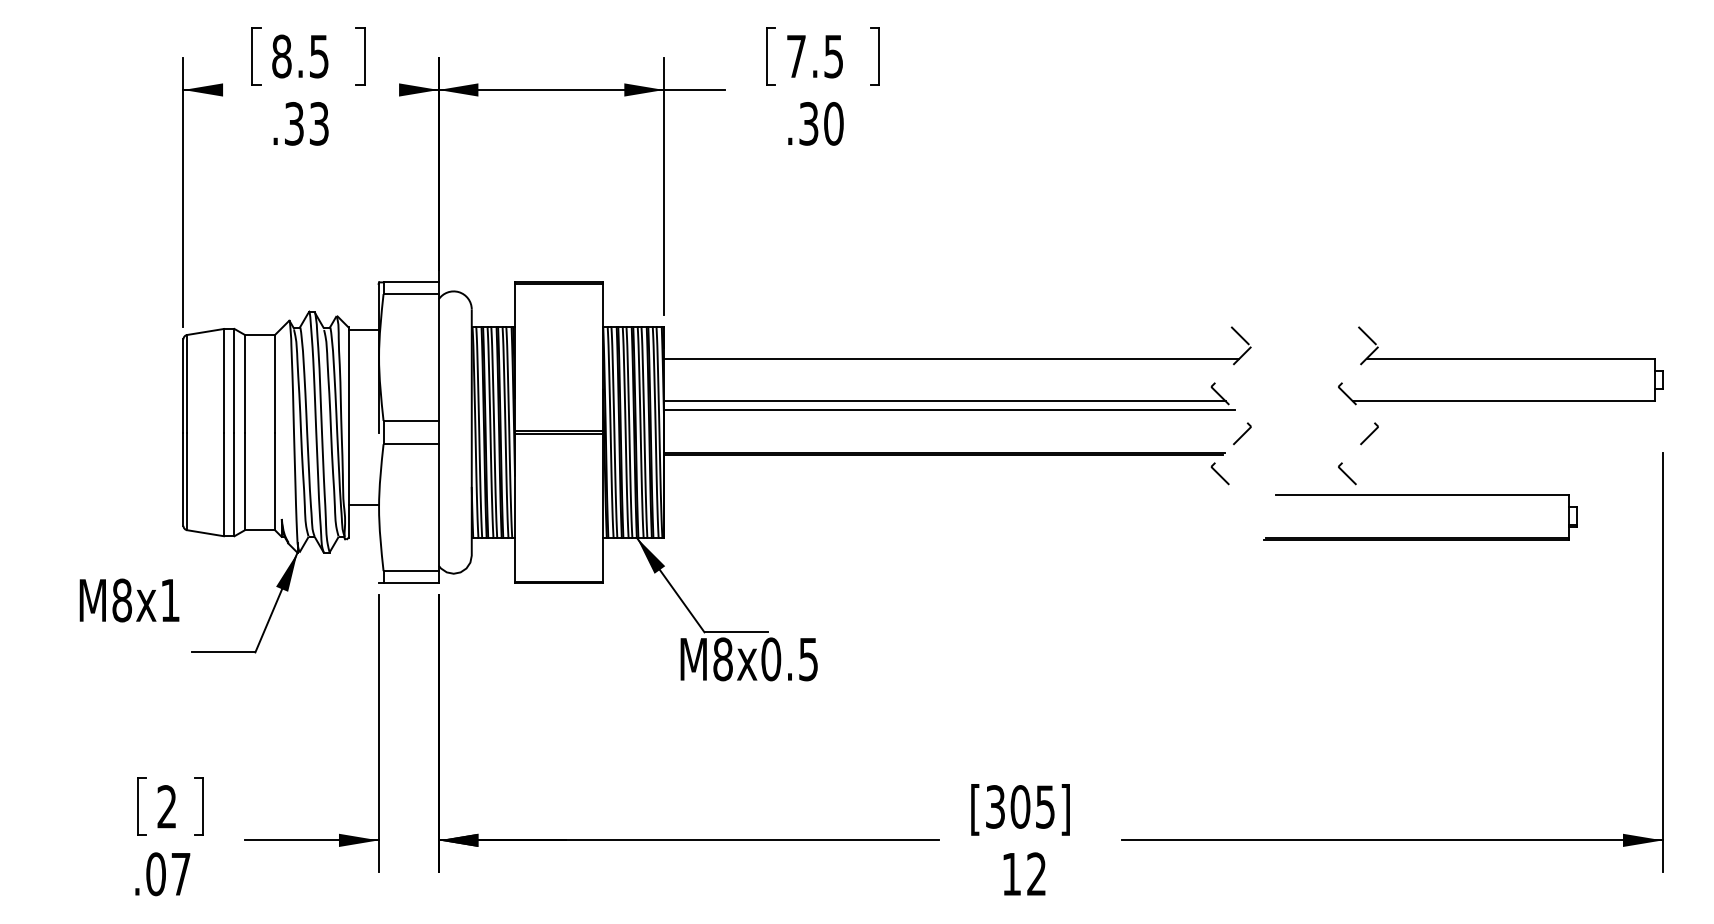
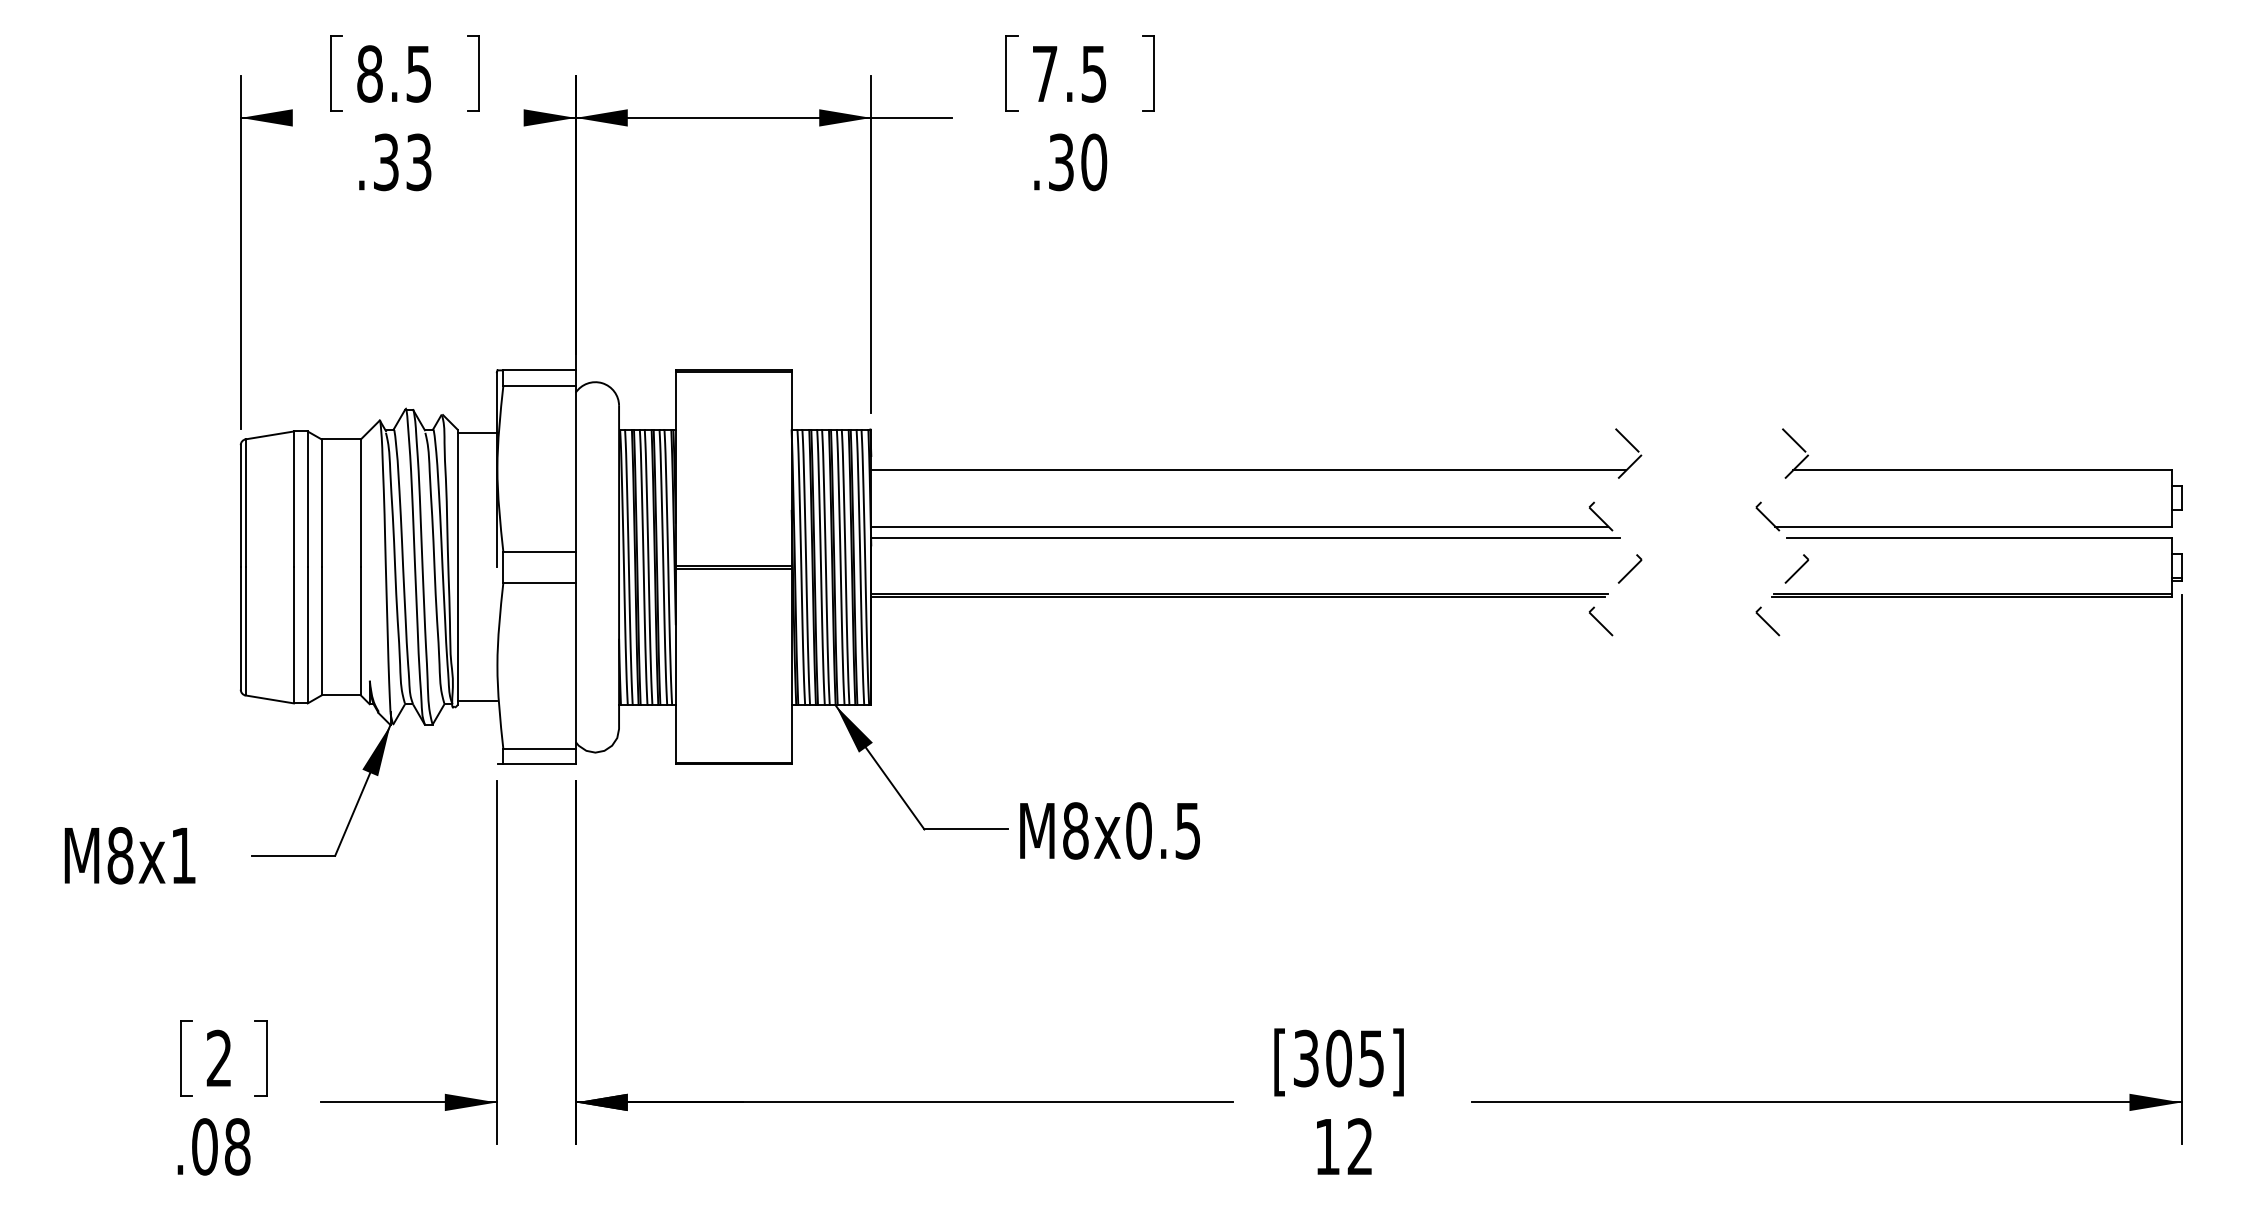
line: (363, 505) -> (476, 701), moved
part: (1420, 537) -> (1976, 593), moved
text: (129, 600) -> (129, 855), moved
text: (748, 659) -> (1109, 830), moved
text: (180, 873) -> (237, 1146), .07 -> .08

